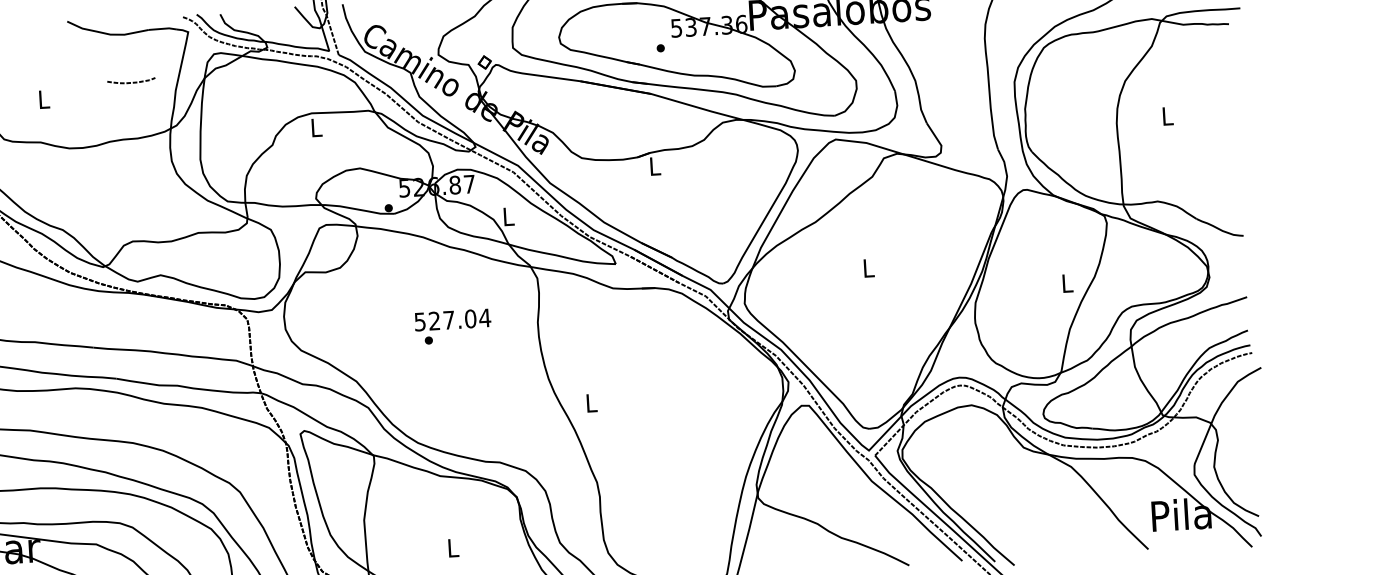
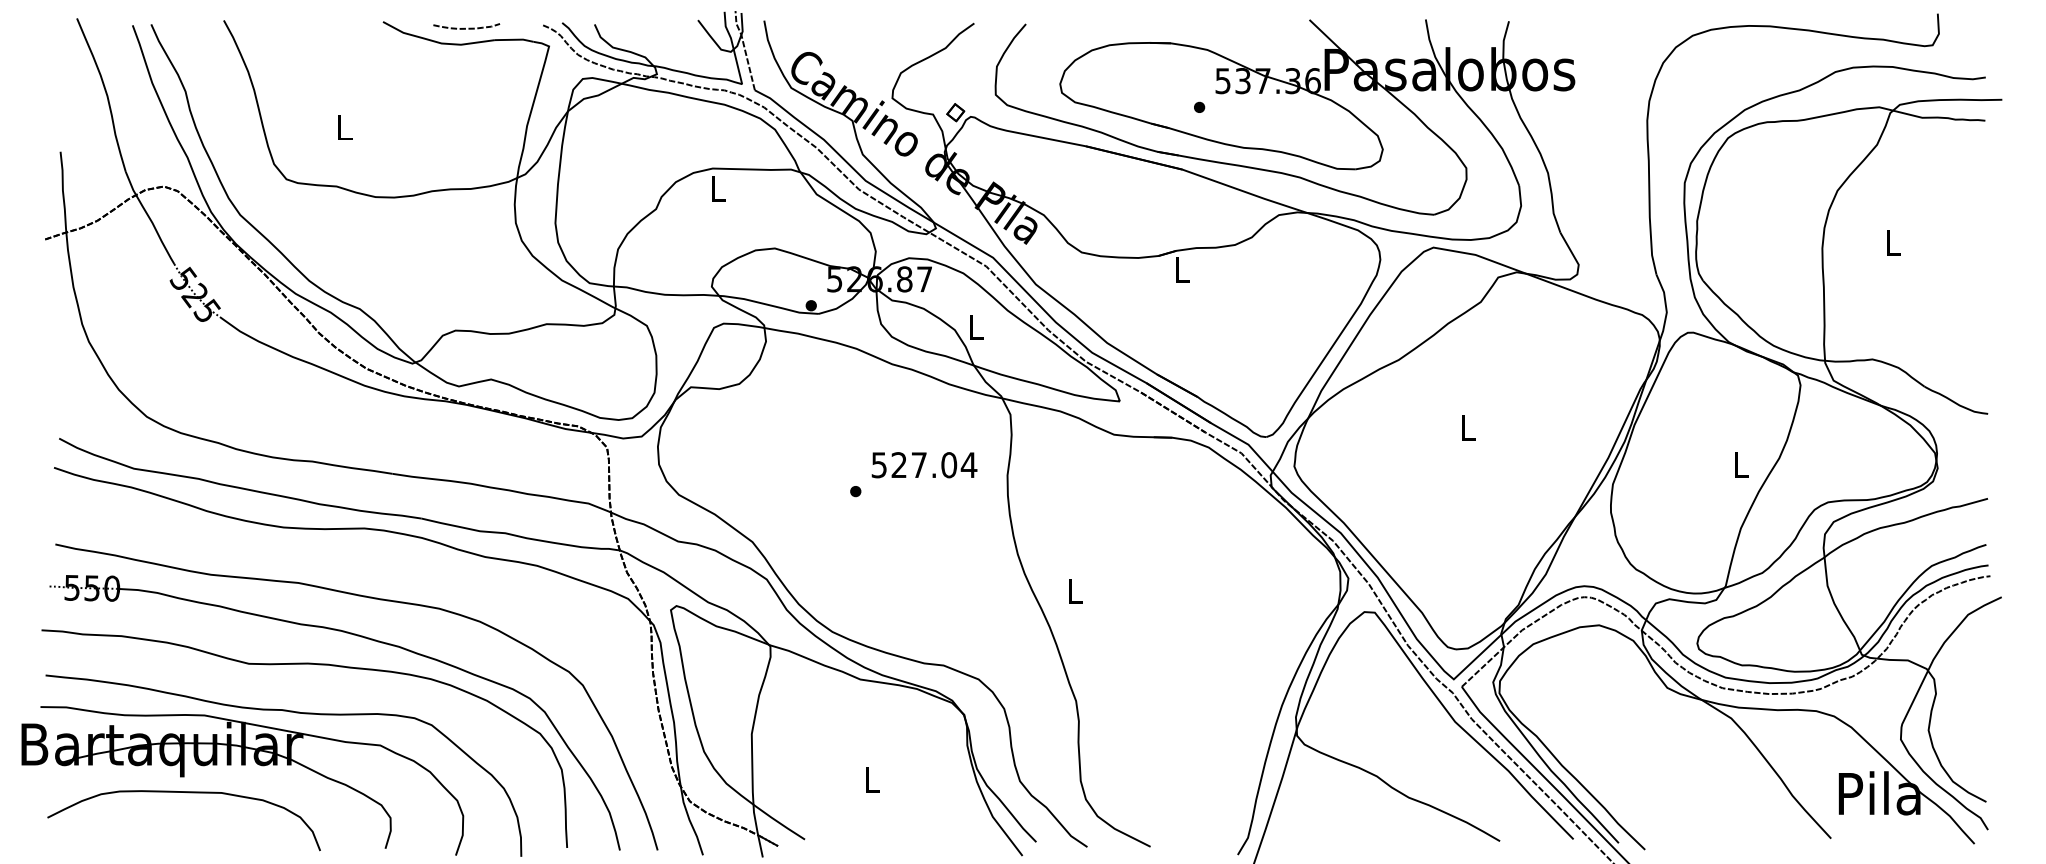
curve: (130, 82) -> (465, 27), moved
text: (452, 320) -> (924, 465), moved

